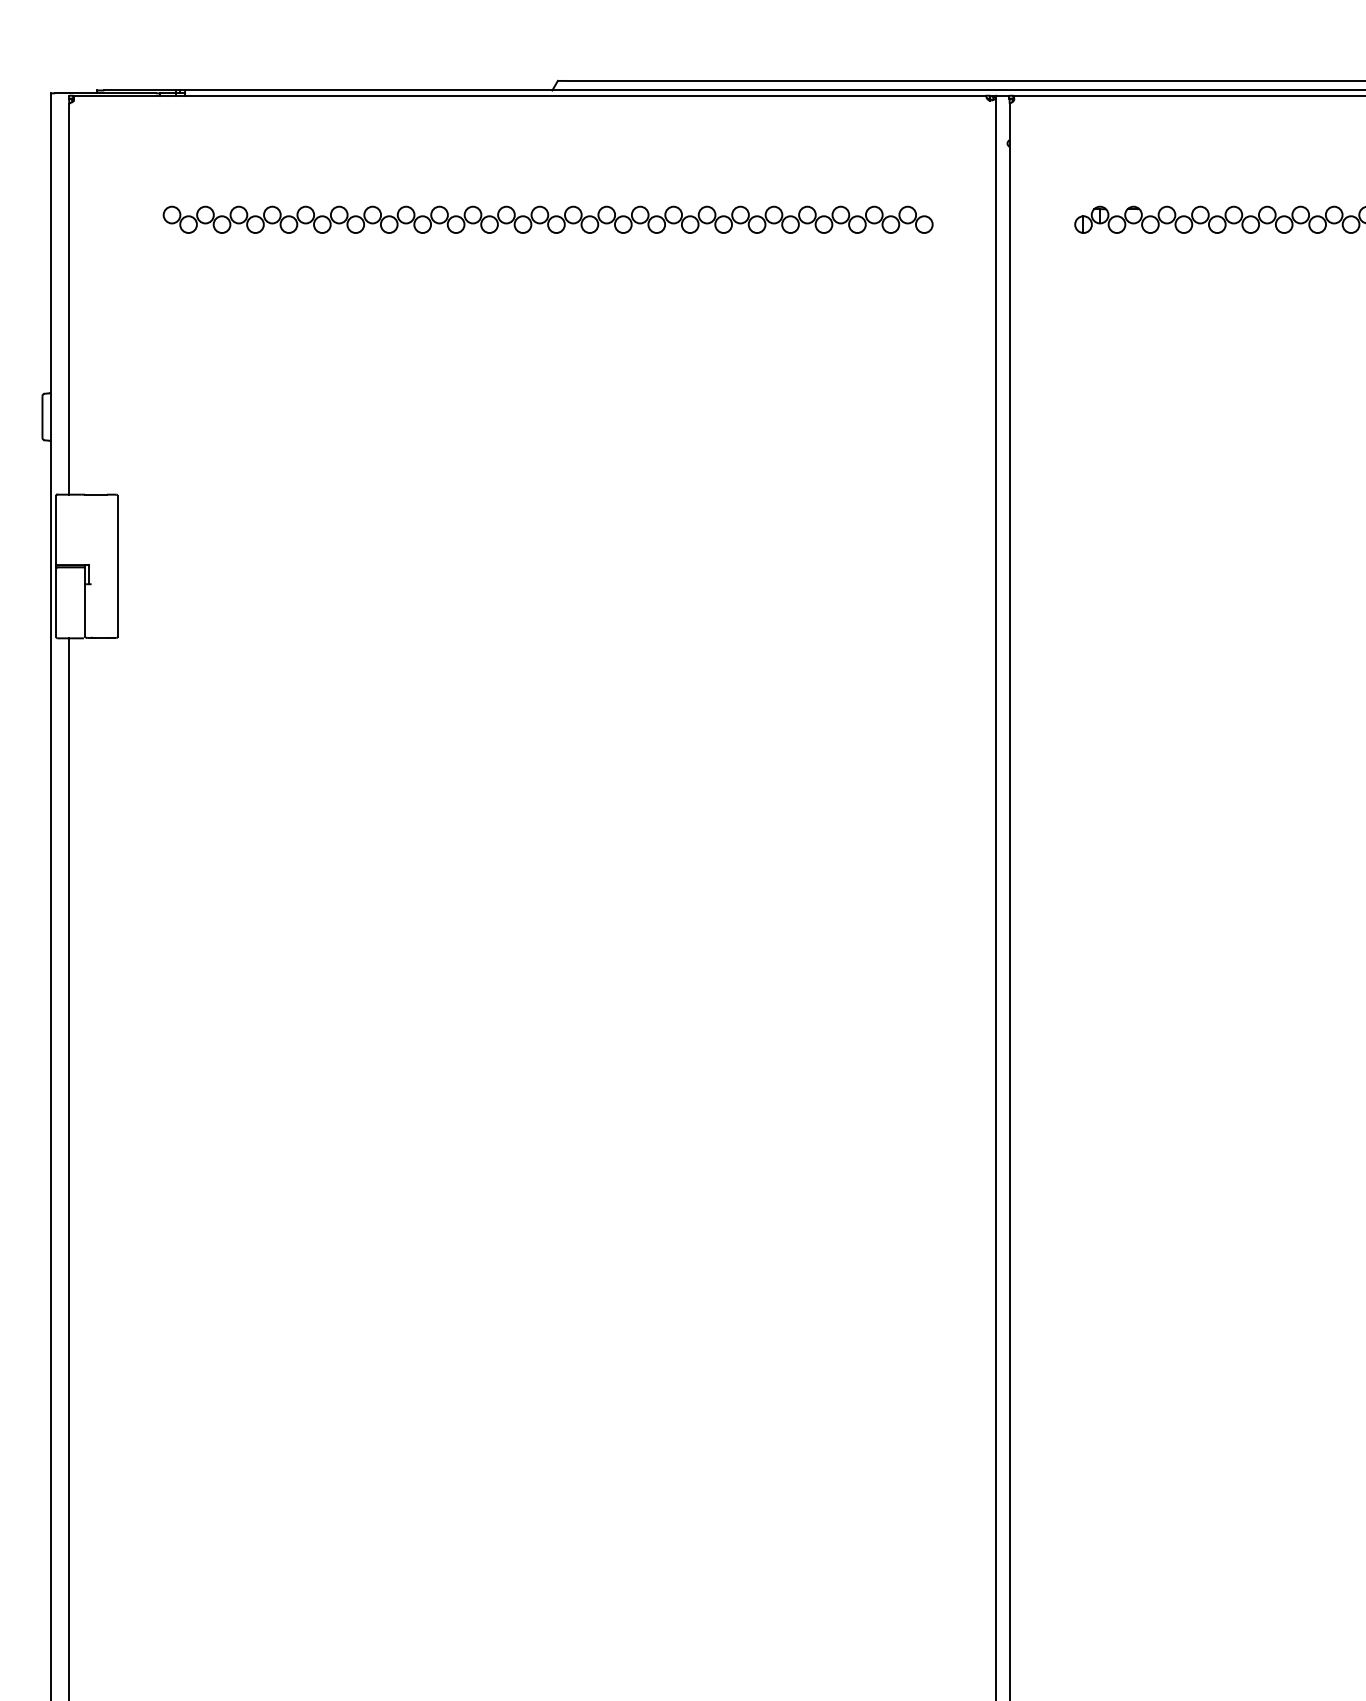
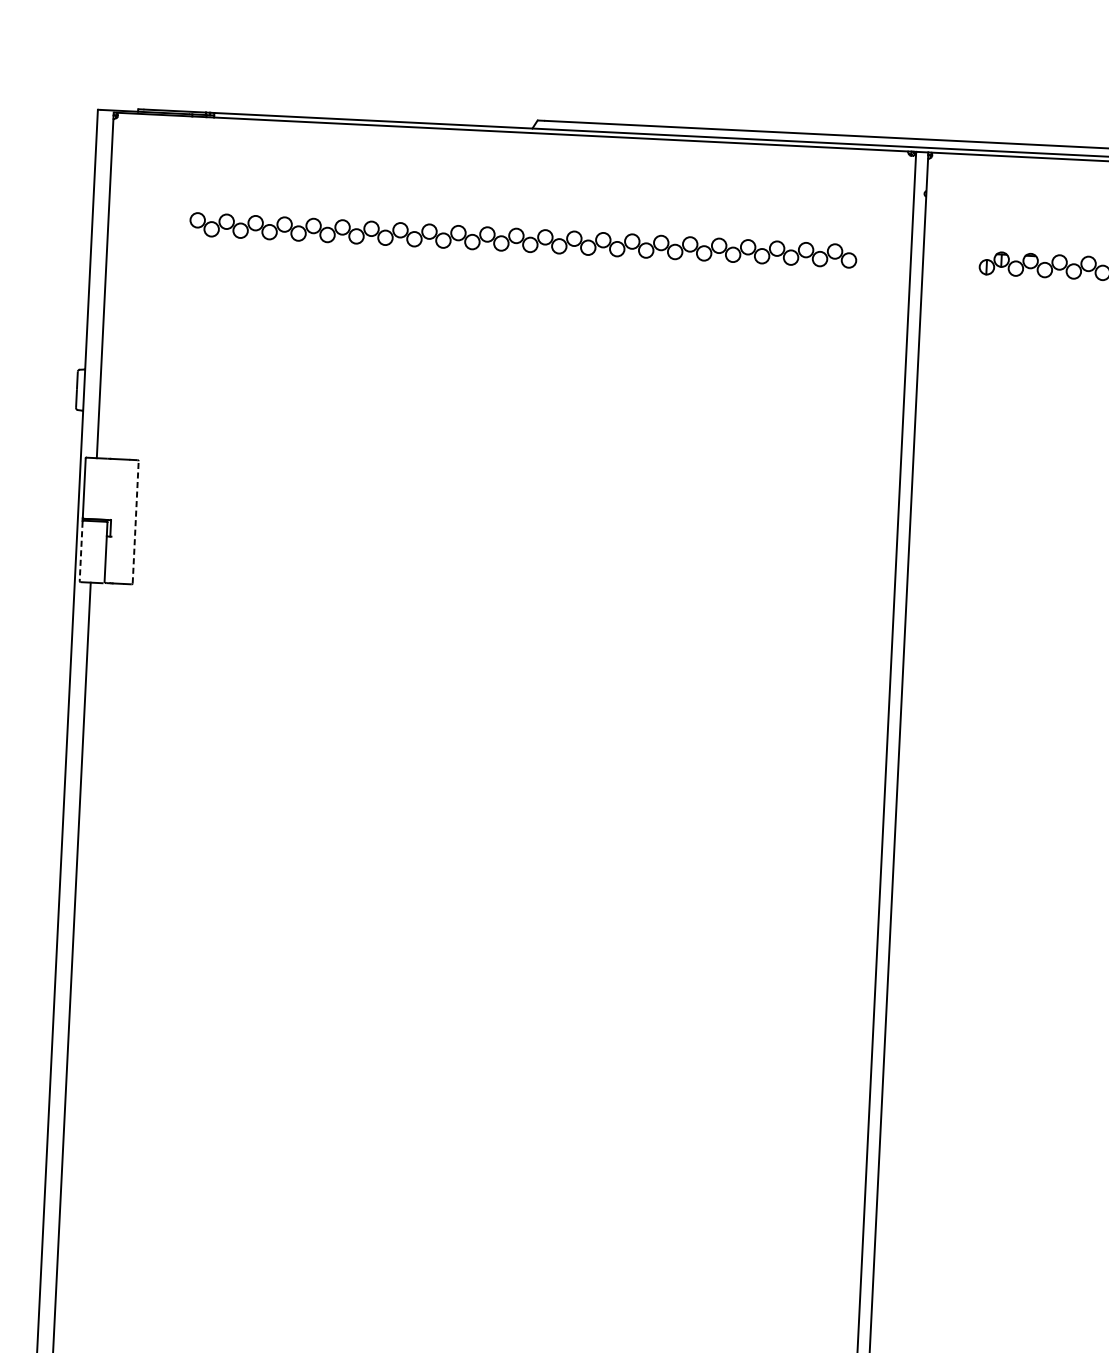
line: (117, 565) -> (135, 521), solid -> dashed
line: (56, 603) -> (81, 551), solid -> dashed

